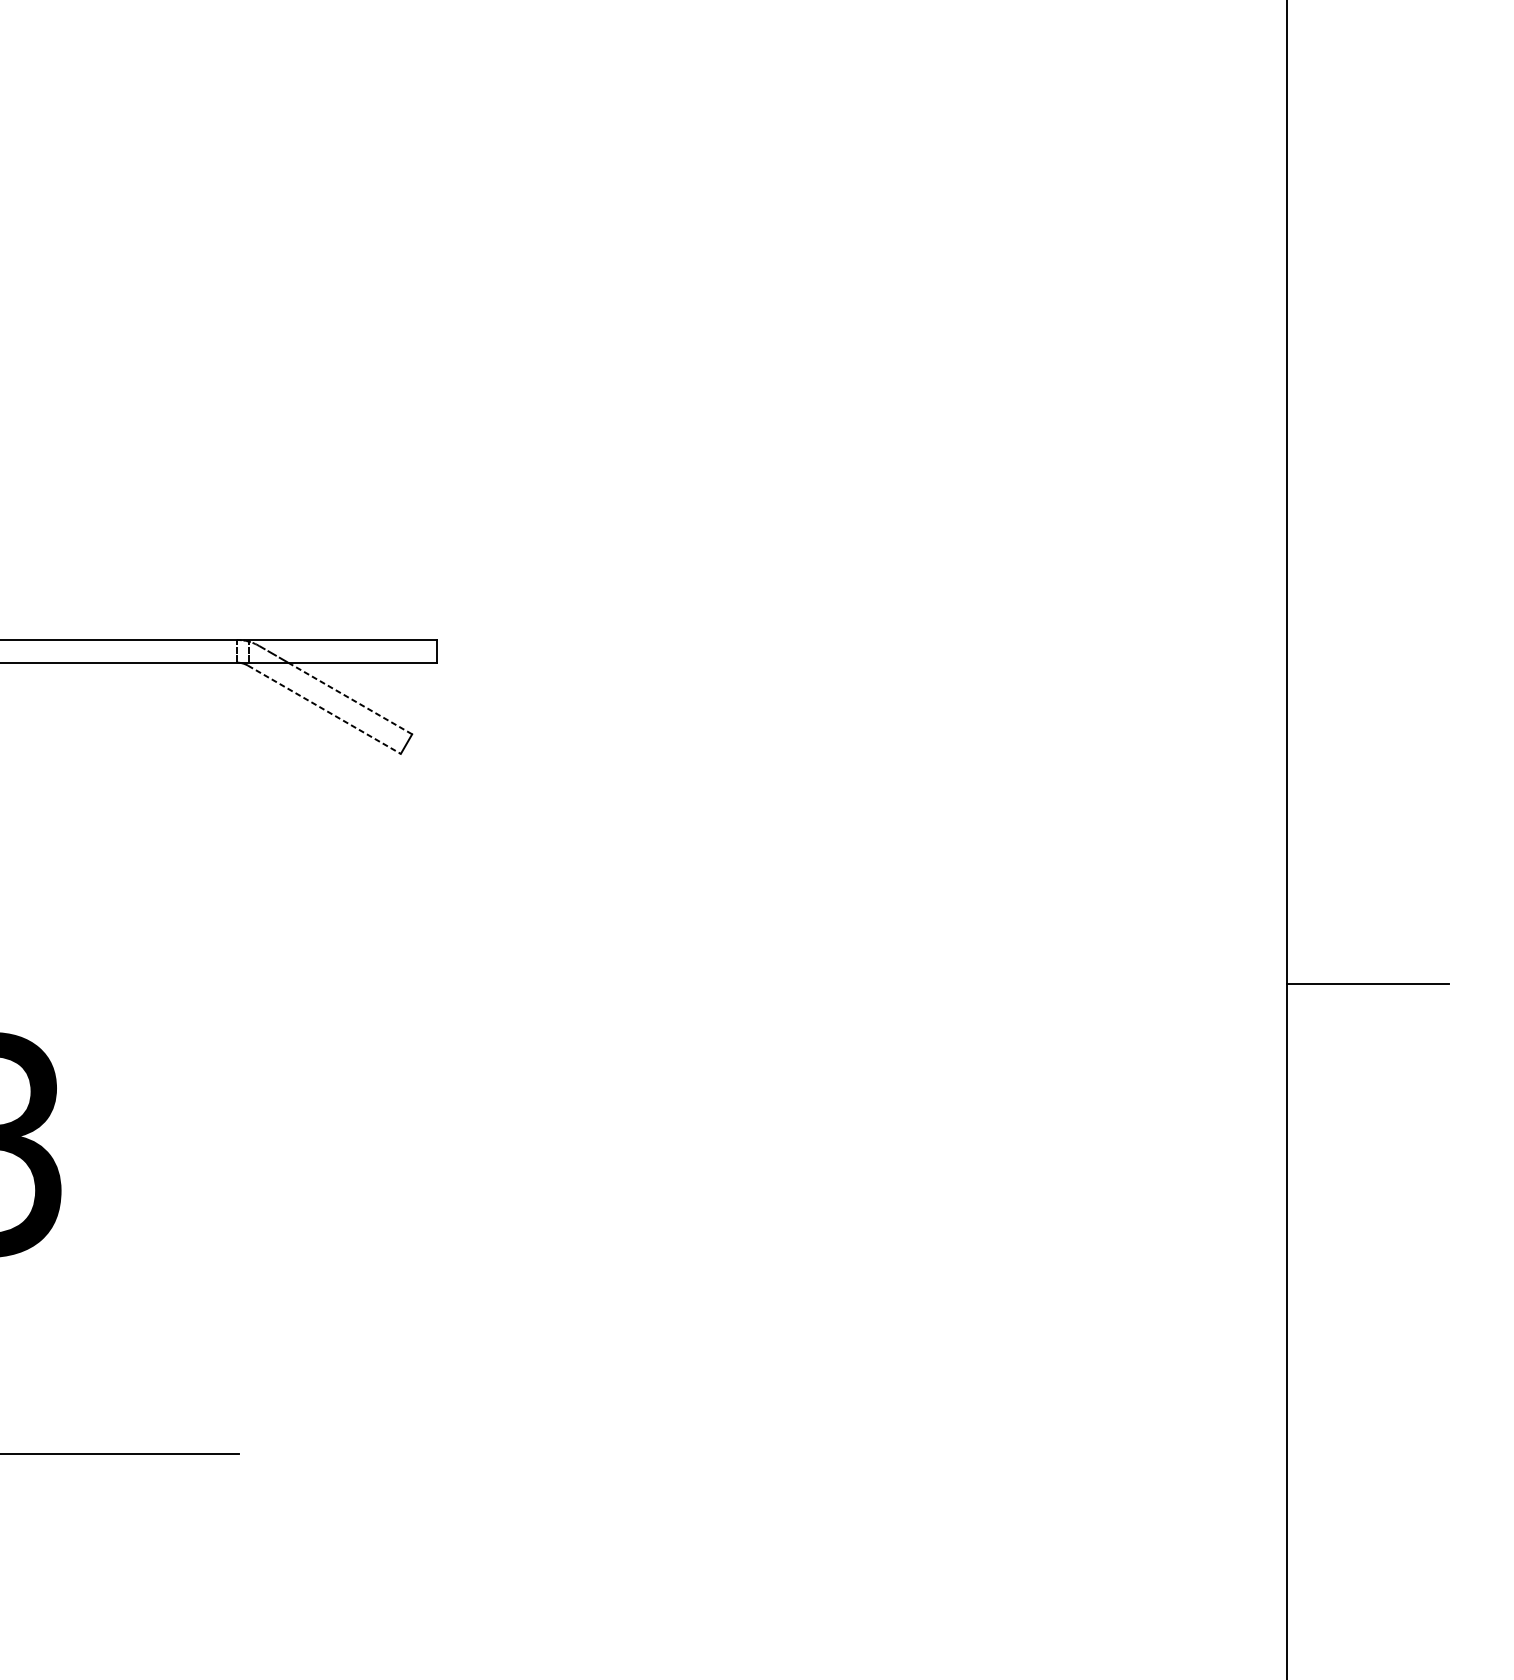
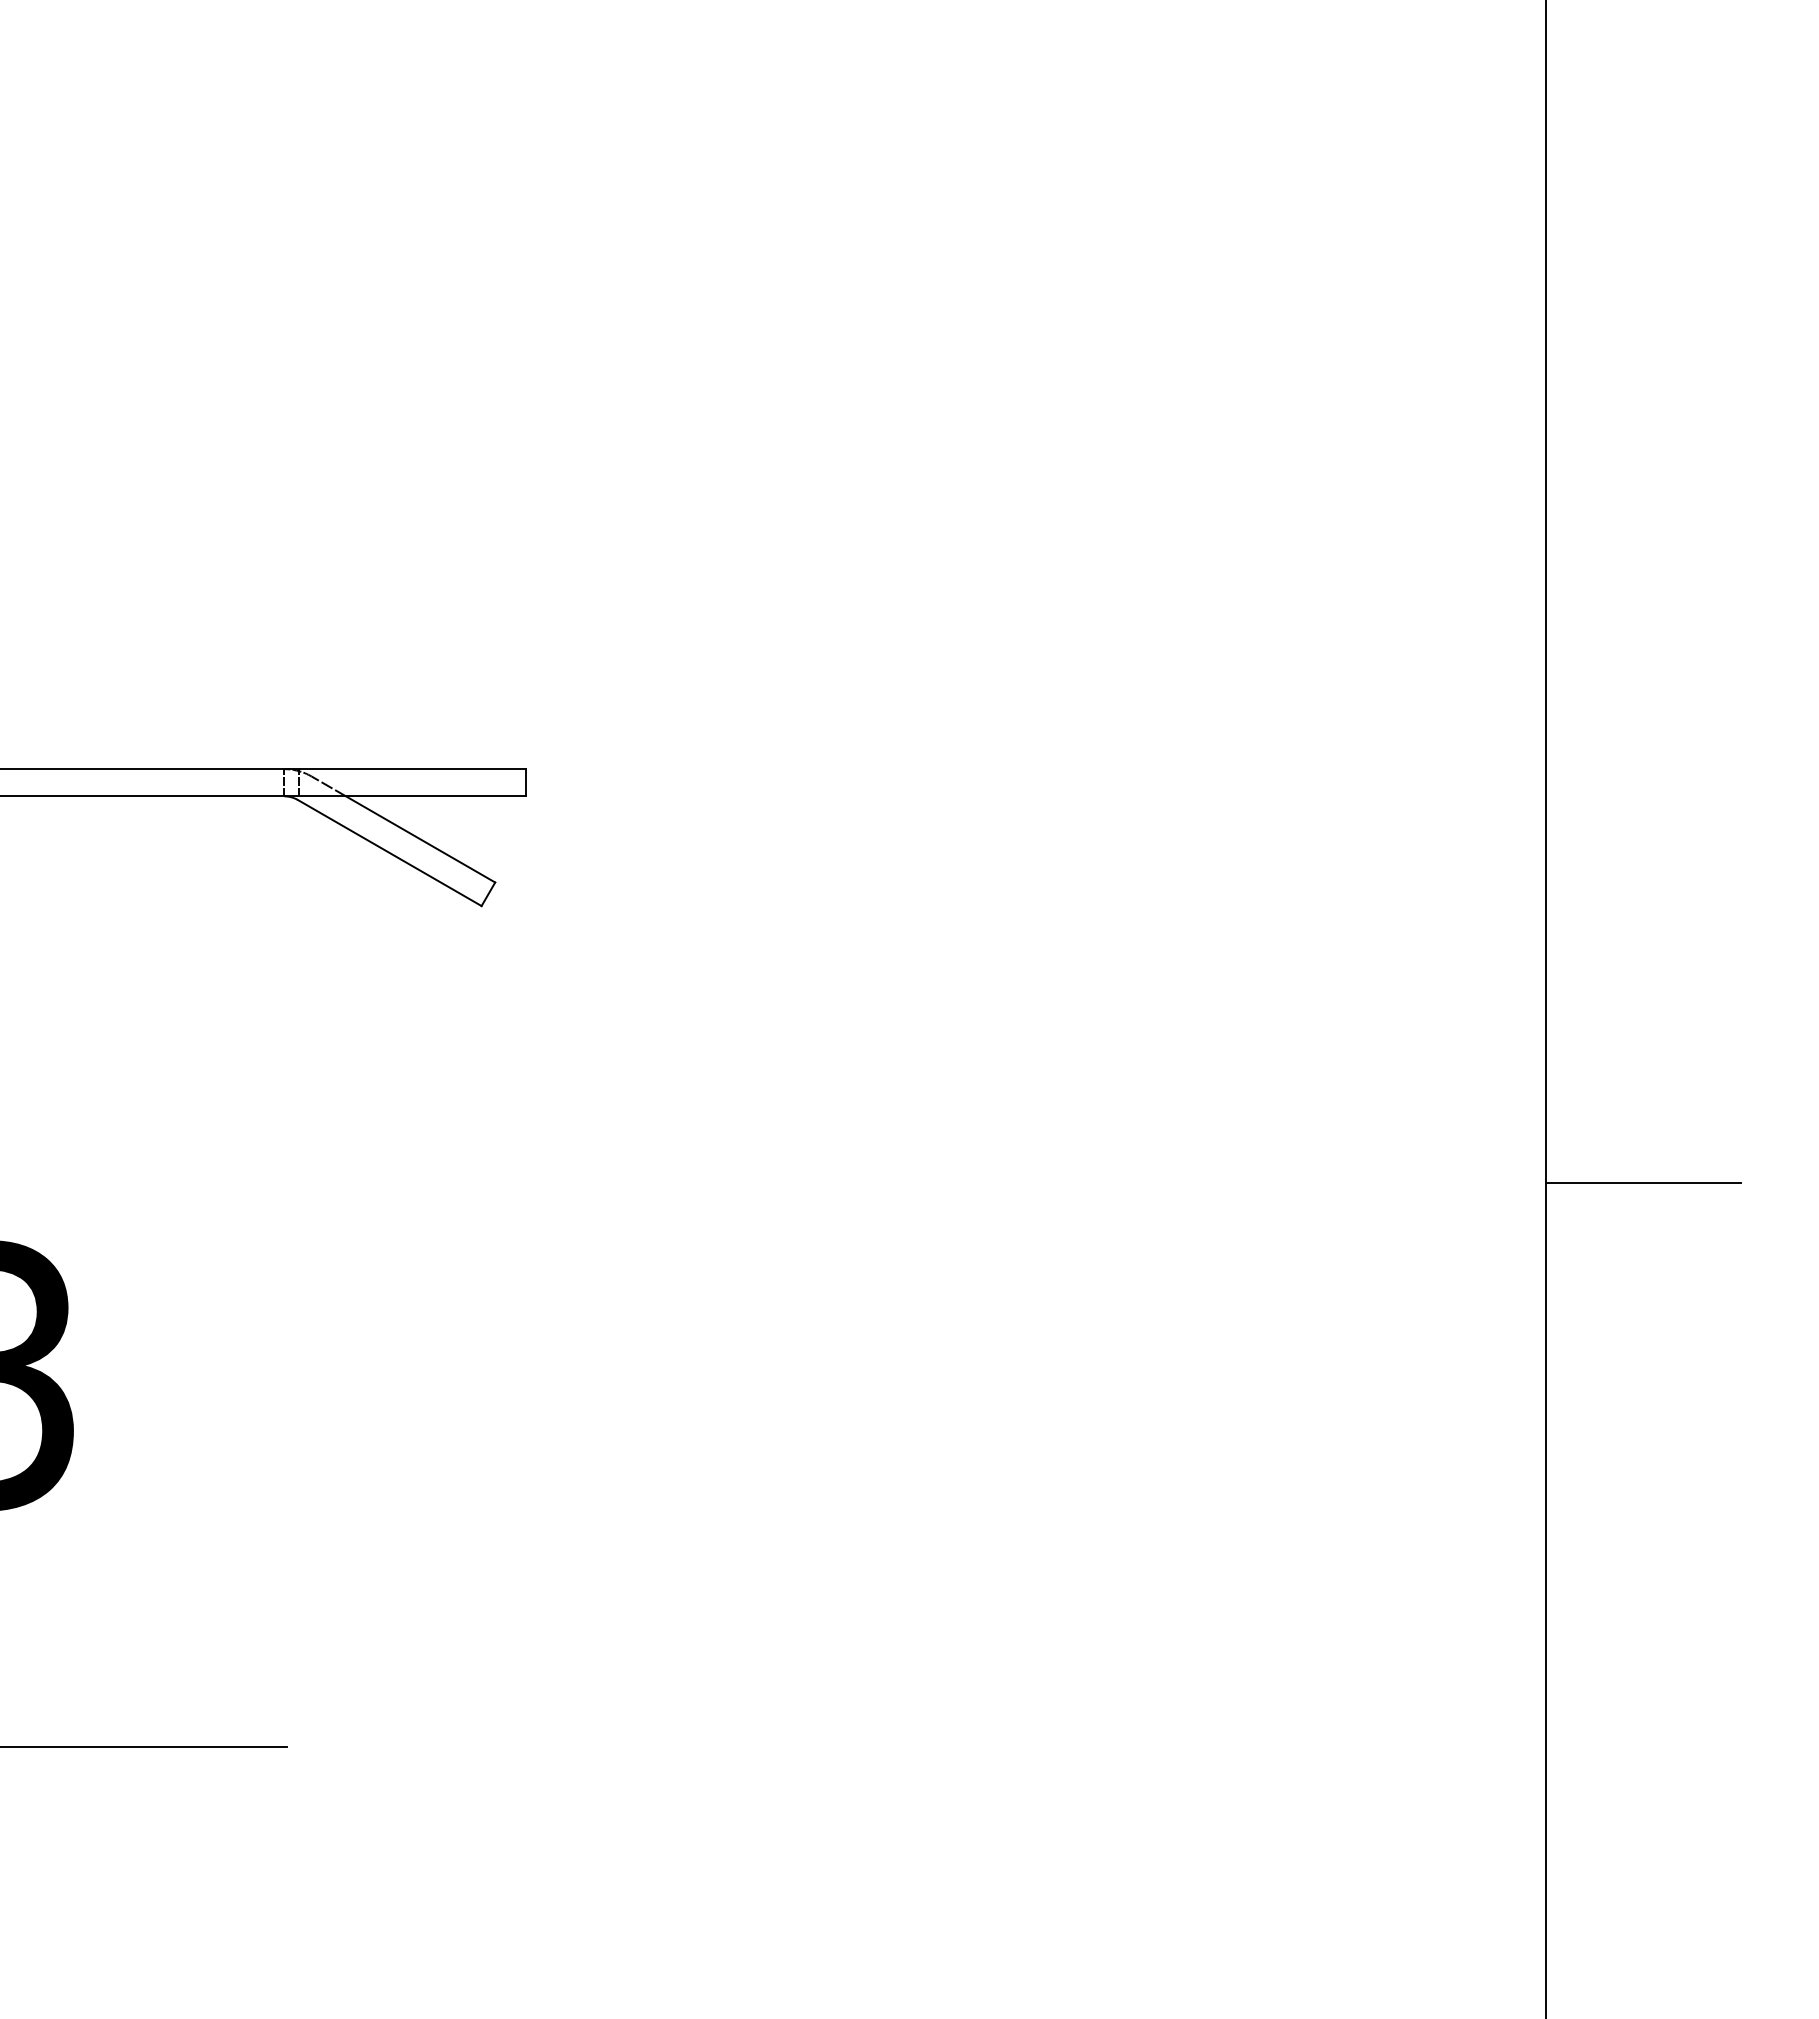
line: (350, 698) -> (420, 839), dashed -> solid
line: (325, 710) -> (390, 853), dashed -> solid

